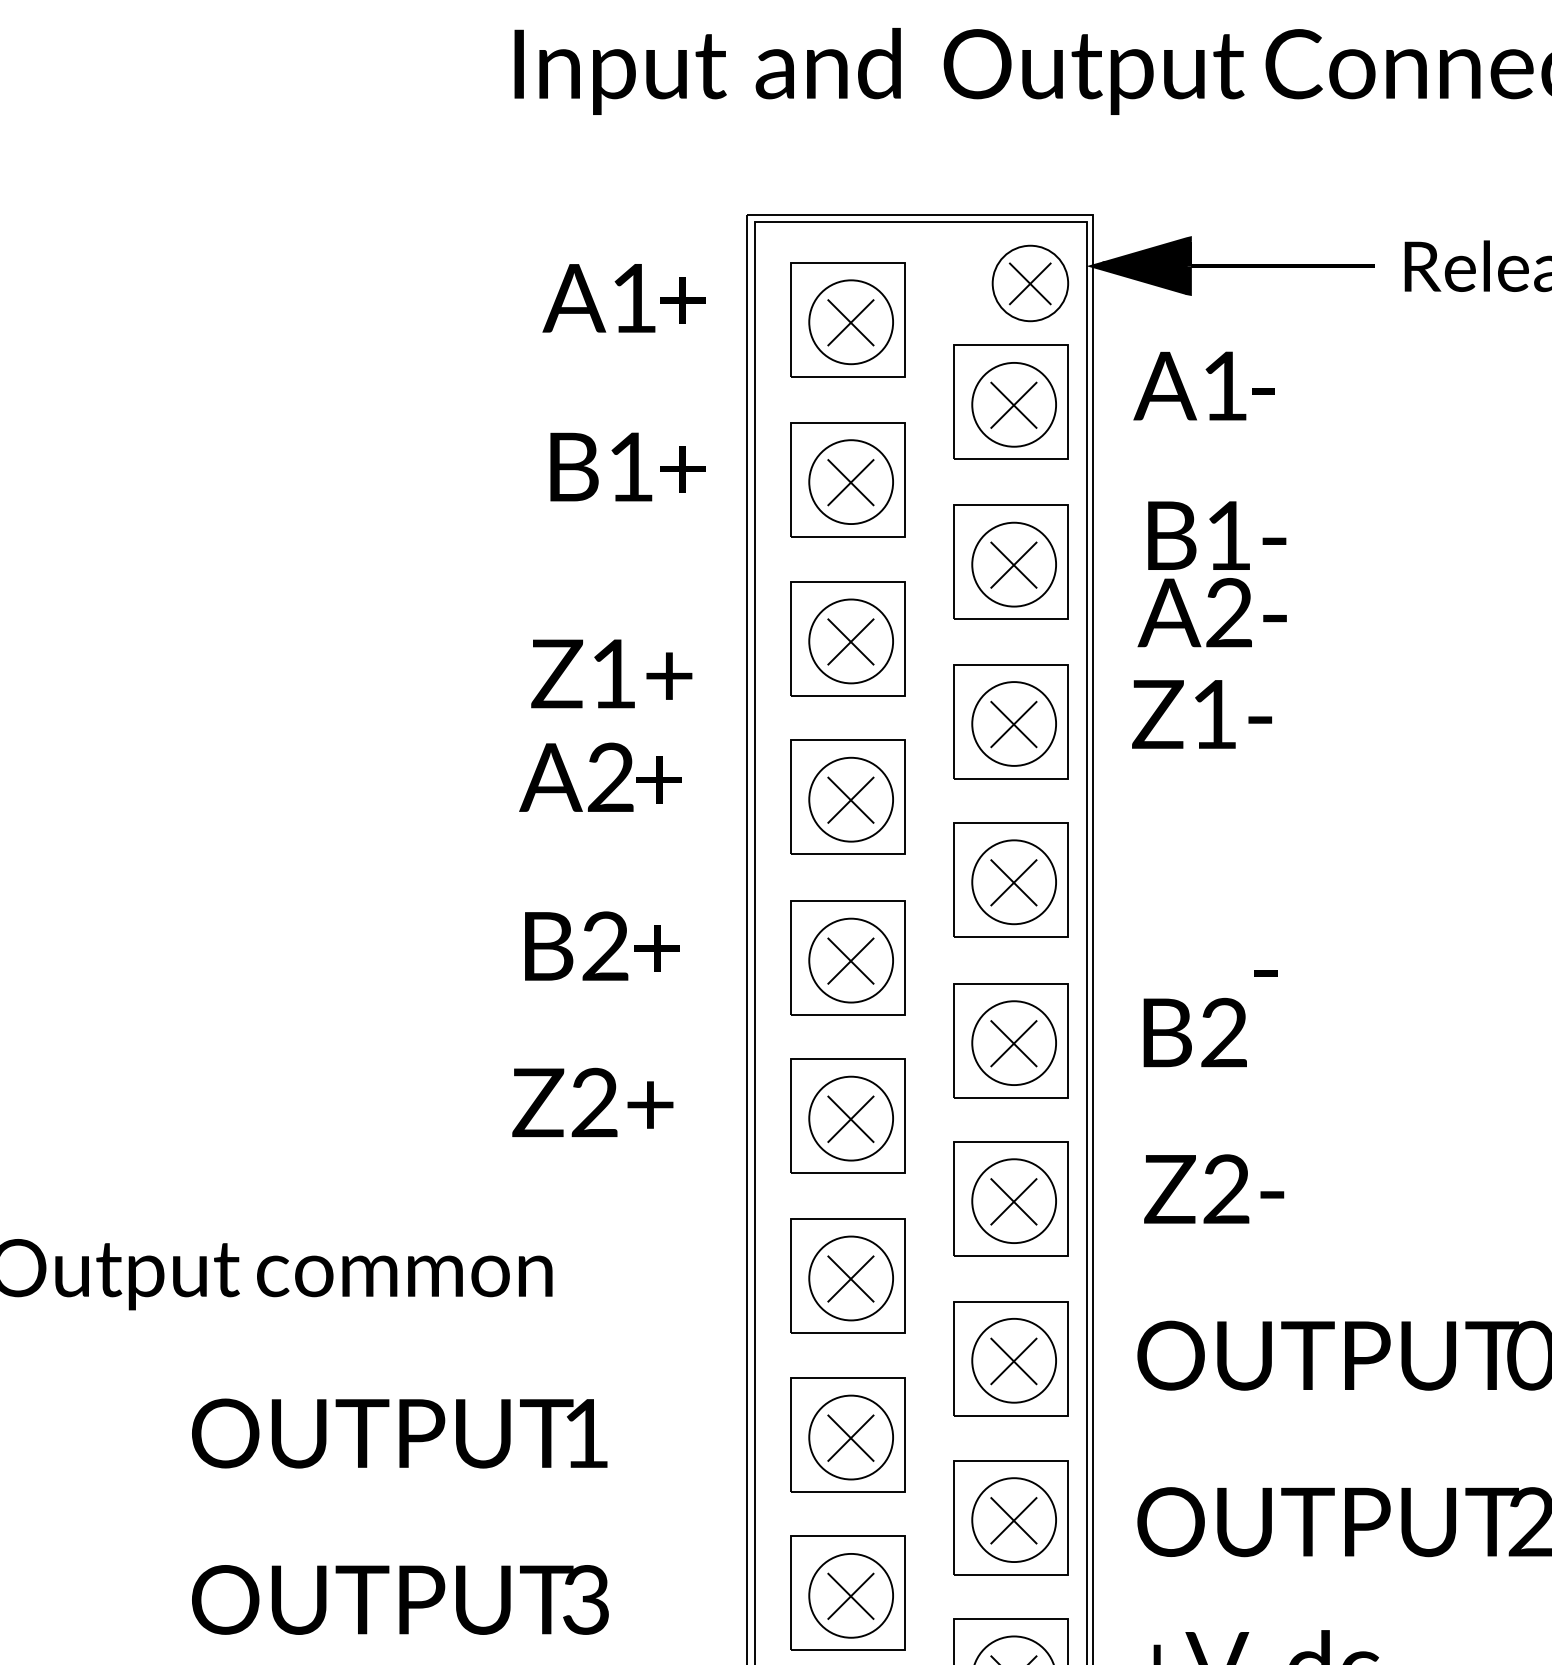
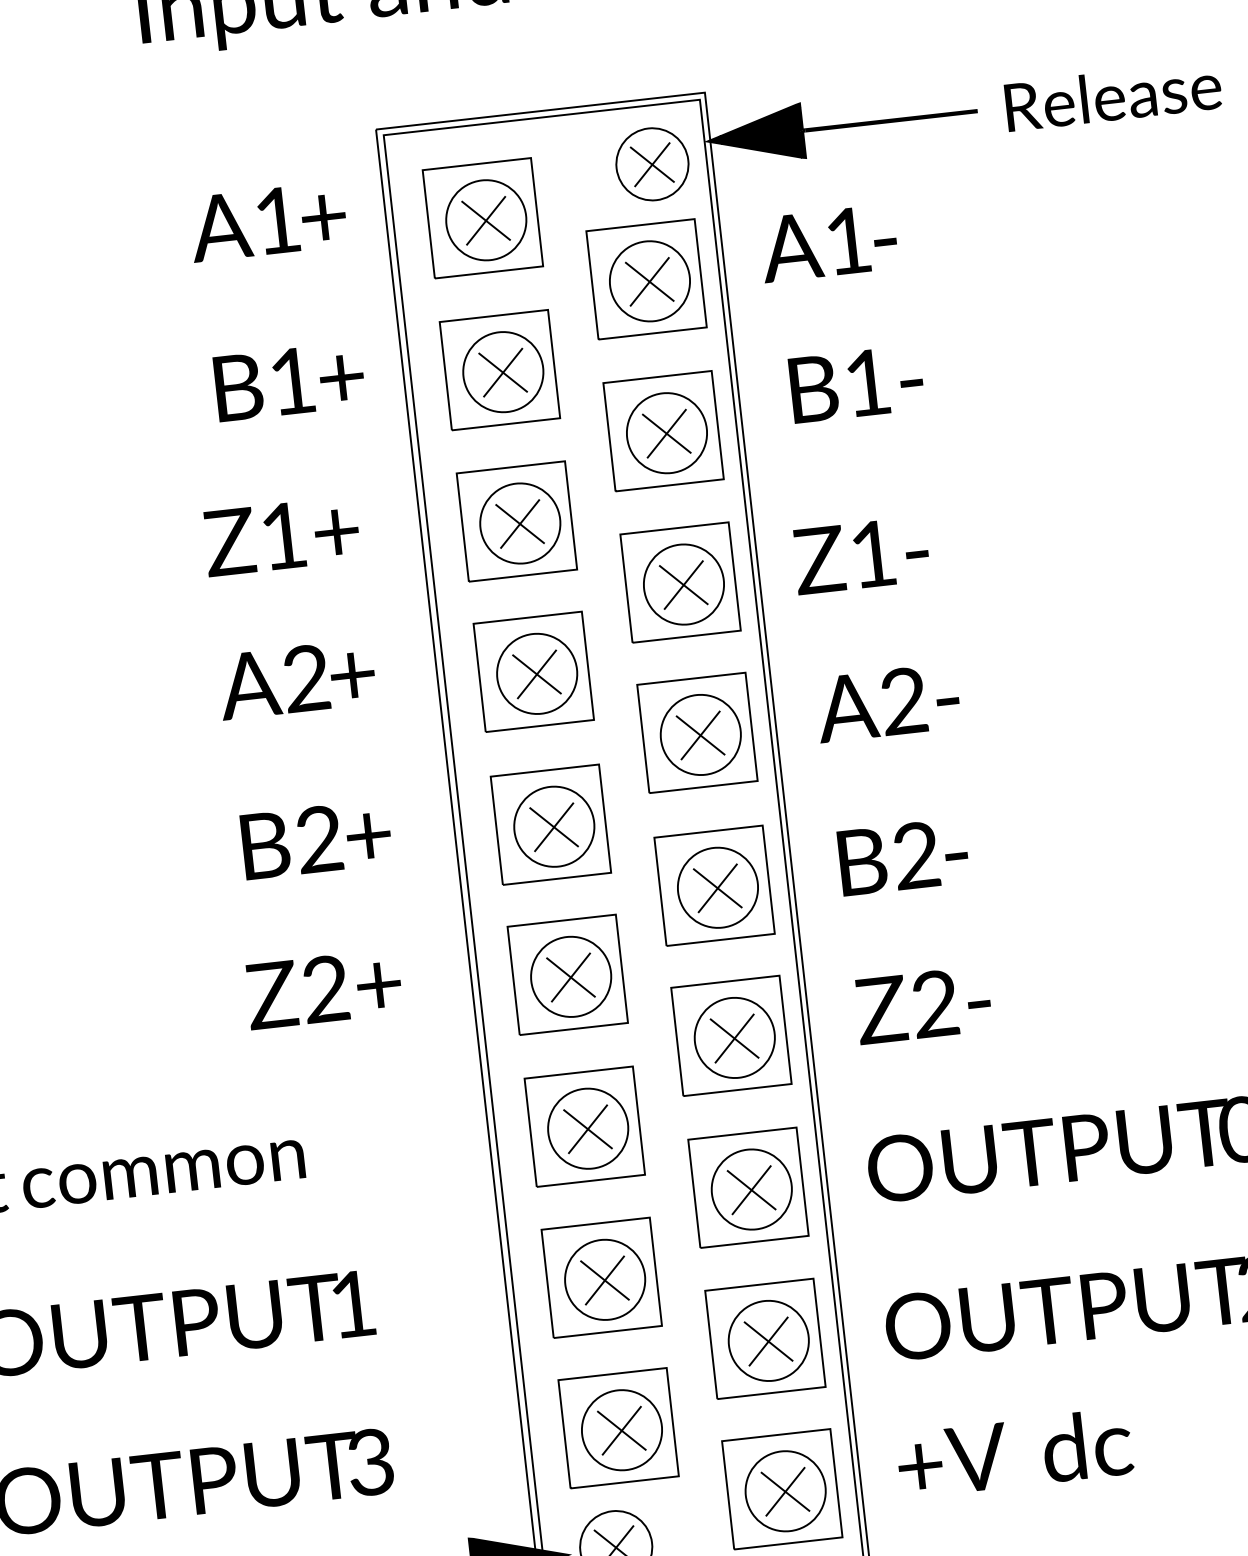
text: (1211, 612) -> (887, 702), moved
text: (611, 673) -> (281, 535), moved
text: (1265, 973) -> (956, 856), moved

